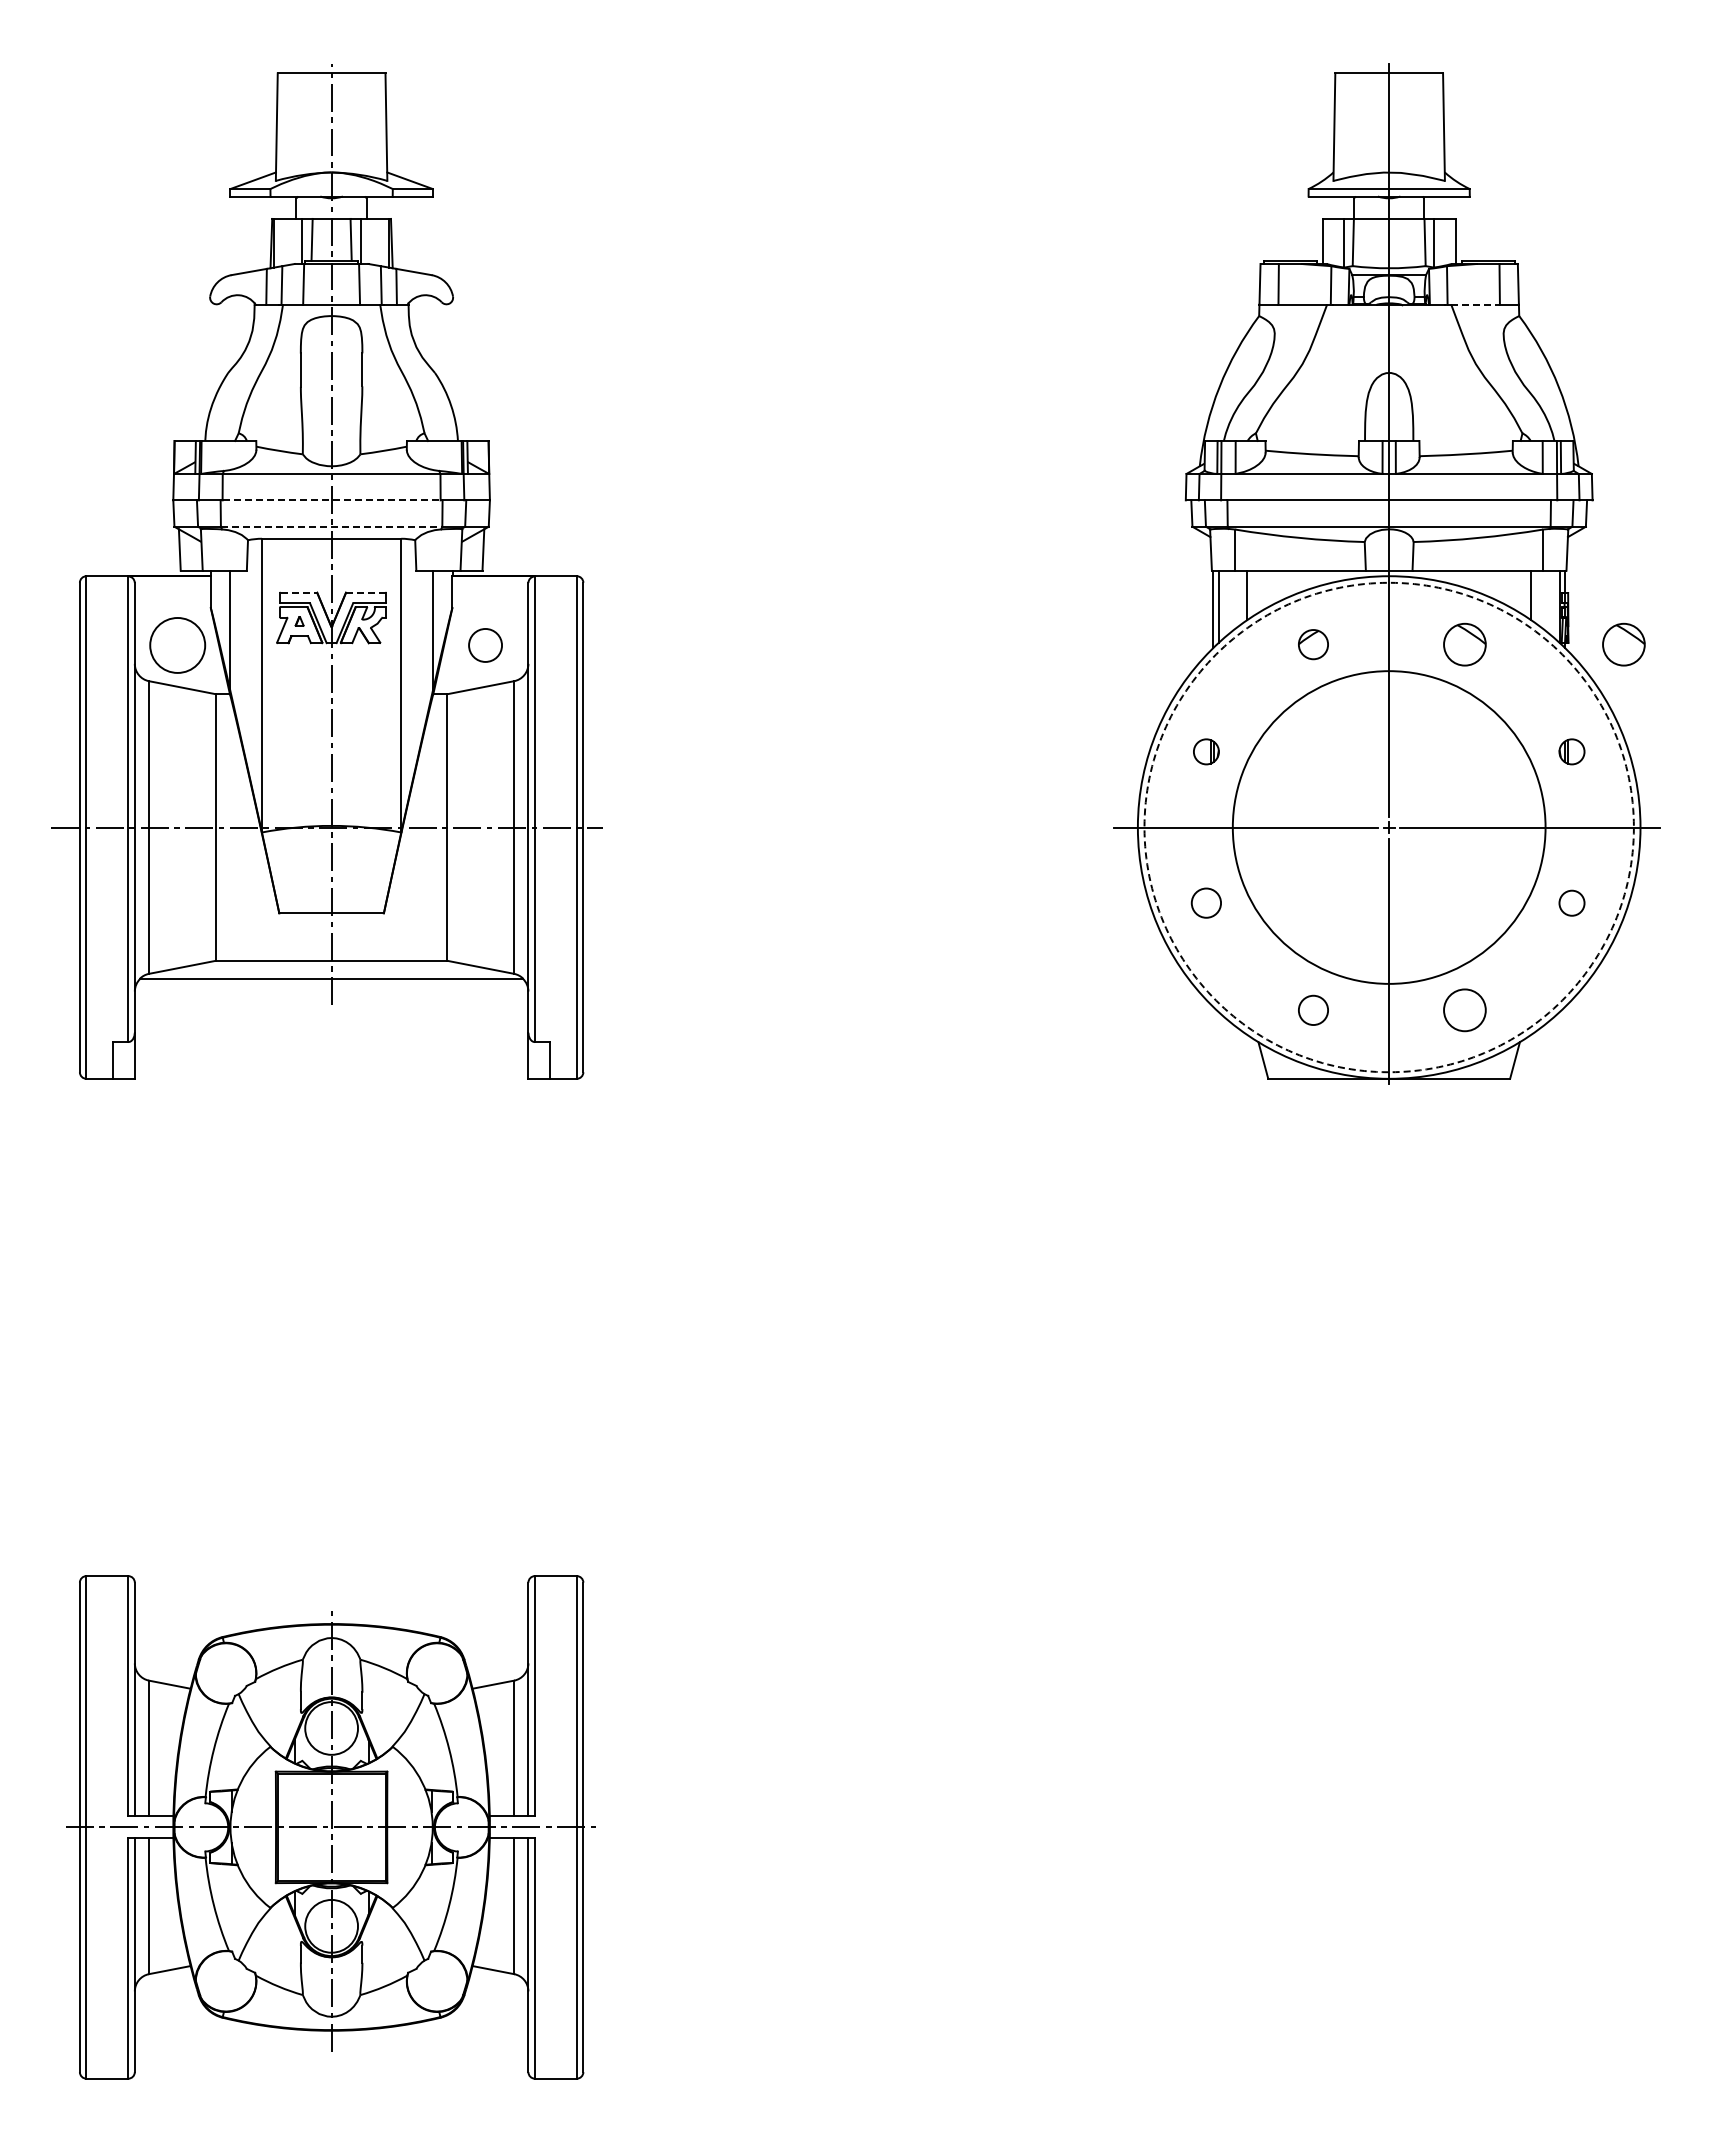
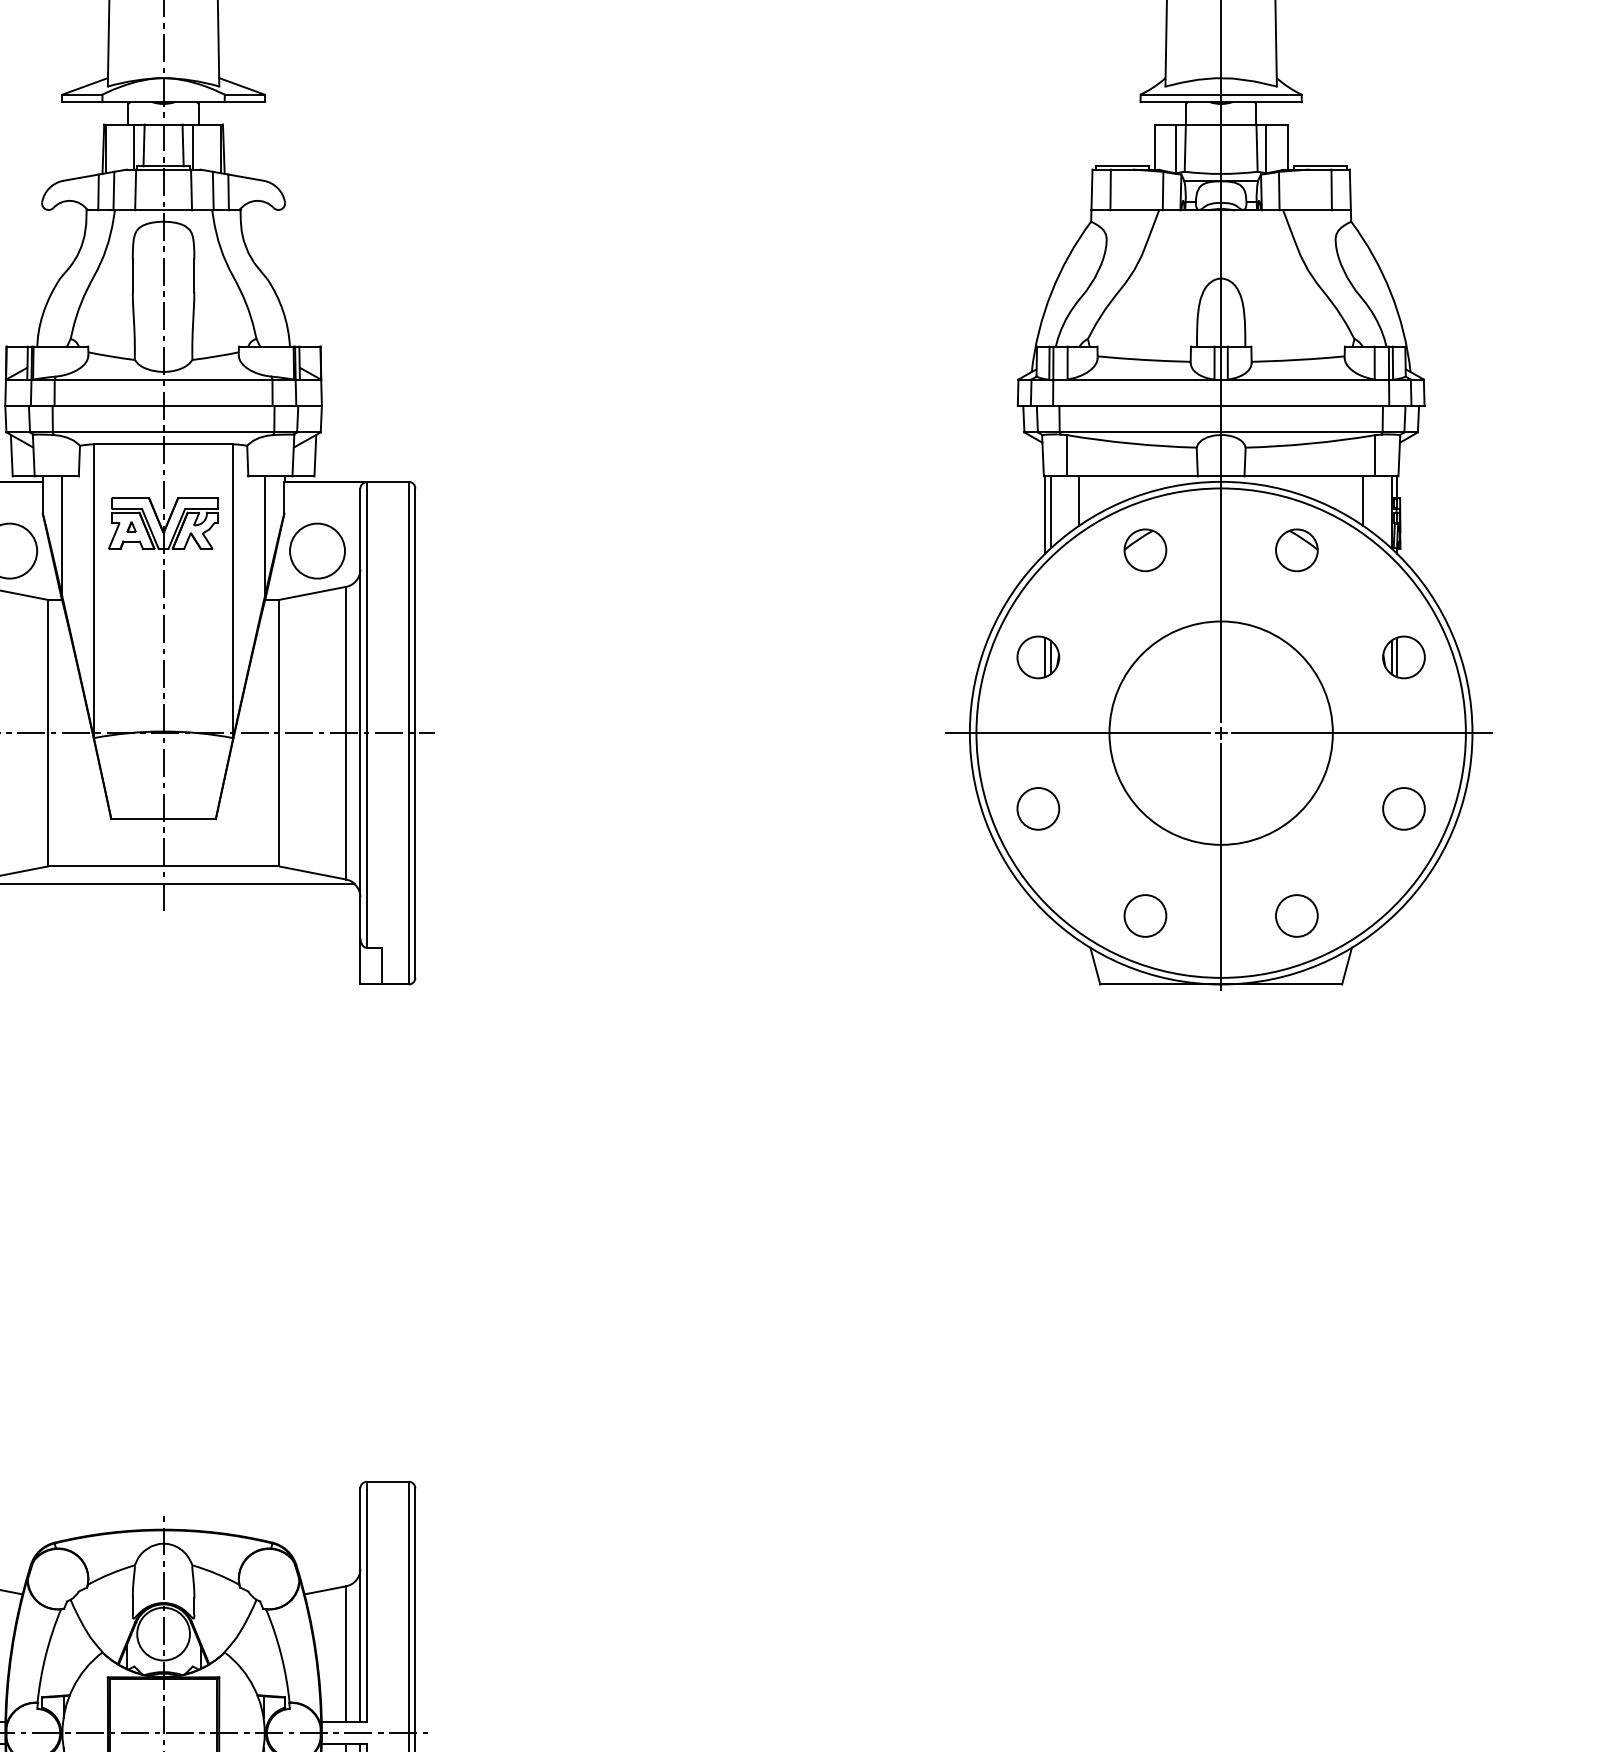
line: (1476, 304) -> (1308, 210), dashed -> solid
line: (332, 500) -> (164, 406), dashed -> solid
line: (331, 526) -> (163, 432), dashed -> solid
line: (299, 592) -> (131, 498), dashed -> solid
line: (366, 592) -> (198, 498), dashed -> solid
circle: (485, 644) -> (317, 550), size x1.67
part: (1313, 644) -> (1145, 550), size x1.43
part: (1623, 644) -> (1455, 550), removed
part: (1206, 751) -> (1038, 657), size x1.67
part: (1571, 751) -> (1403, 657), size x1.67
circle: (1388, 827) -> (1220, 733), dashed -> solid
circle: (1388, 827) -> (1220, 733), size x0.71
circle: (1206, 902) -> (1038, 808), size x1.43
circle: (1571, 903) -> (1403, 809), size x1.67
circle: (1313, 1010) -> (1145, 916), size x1.43

